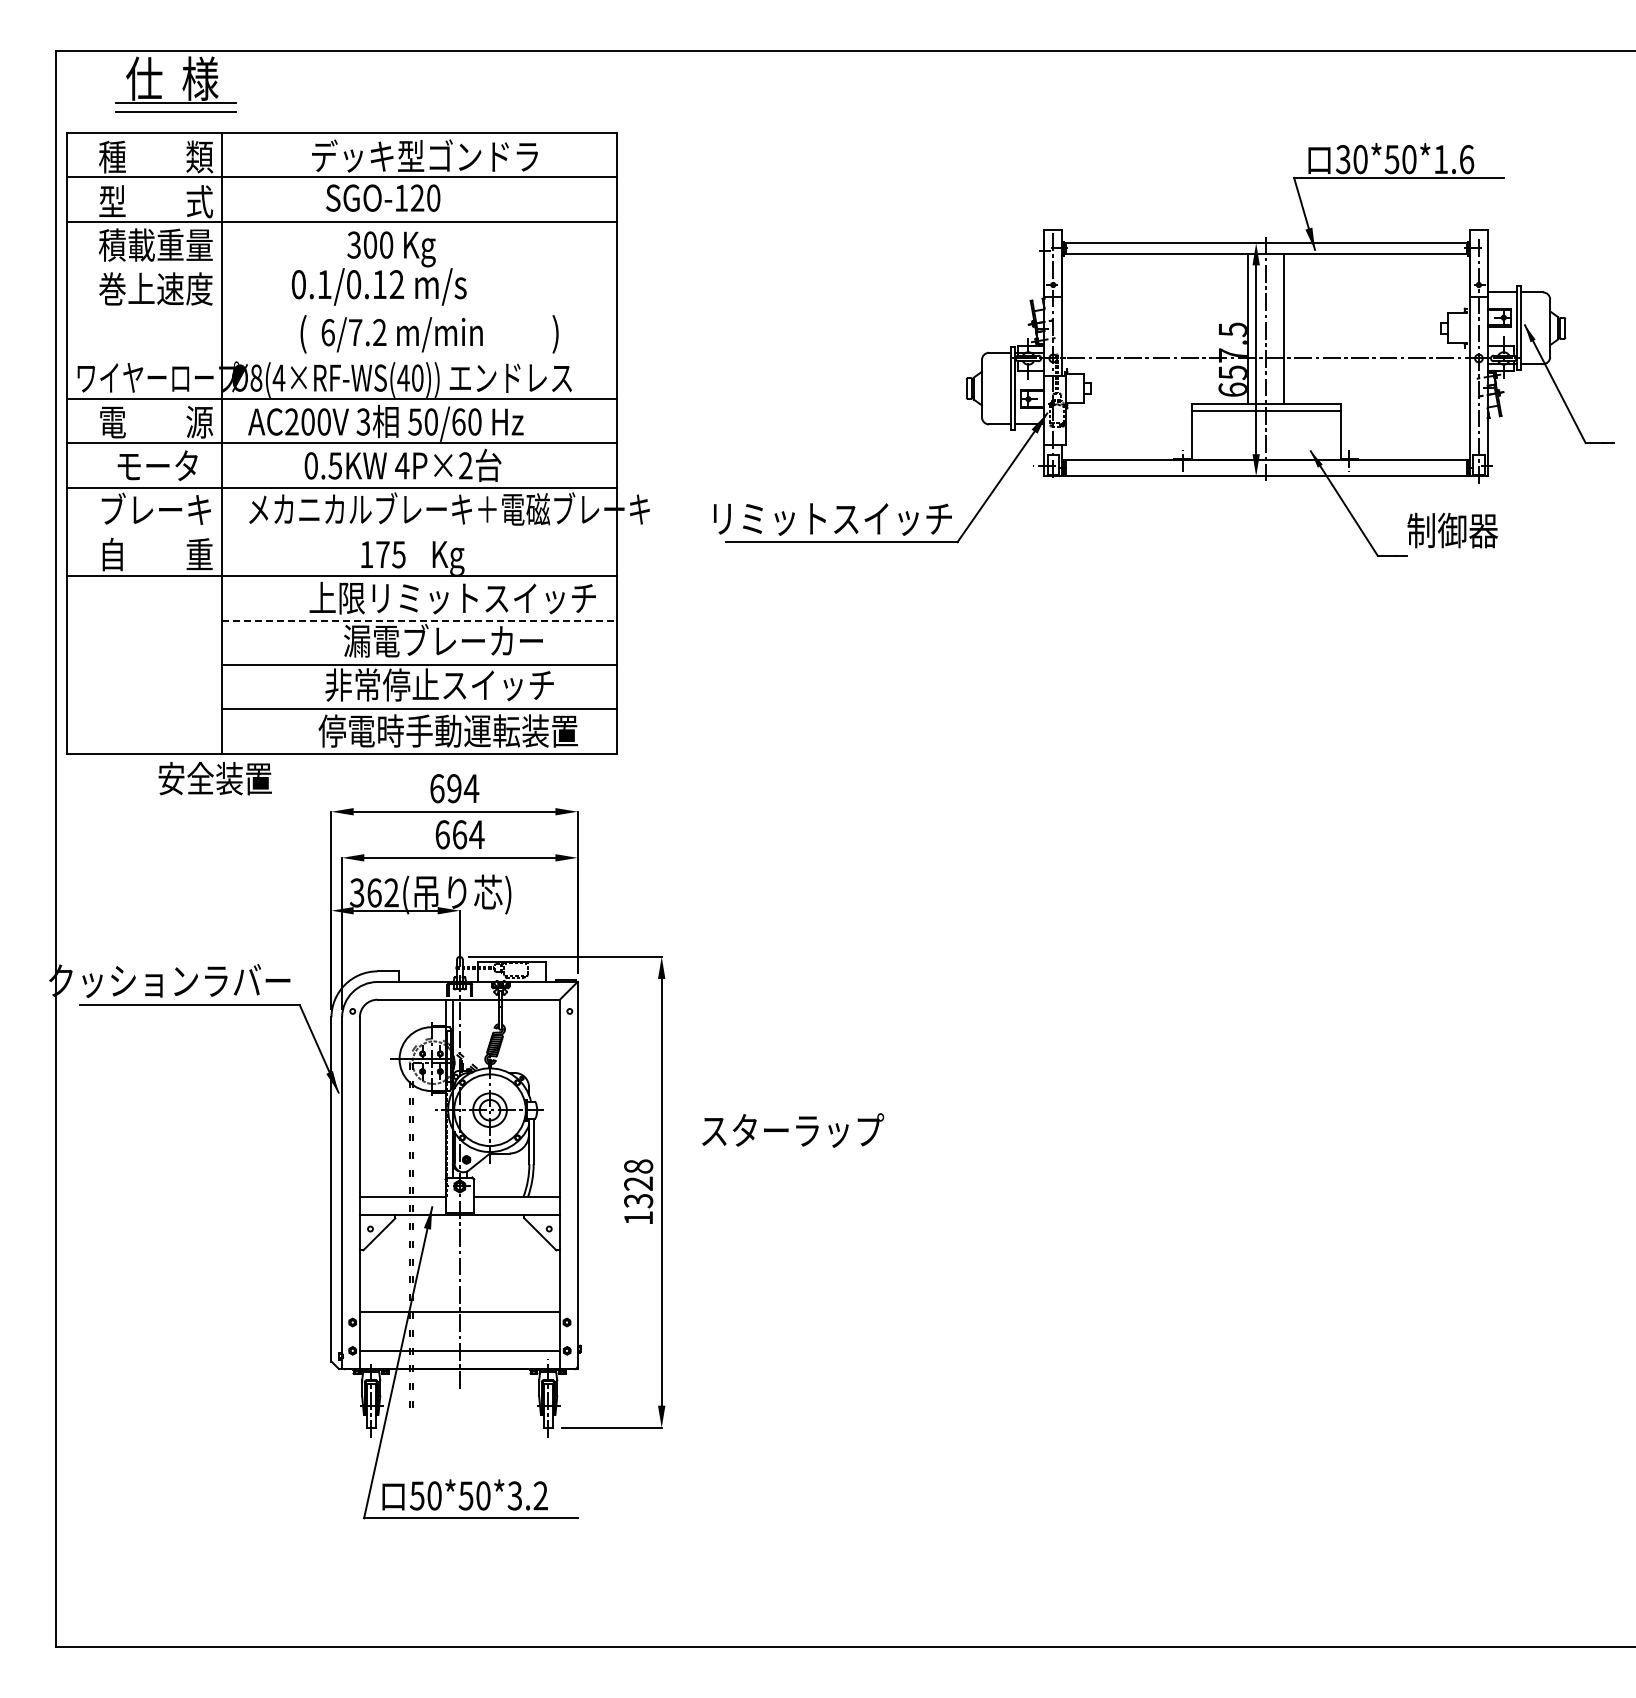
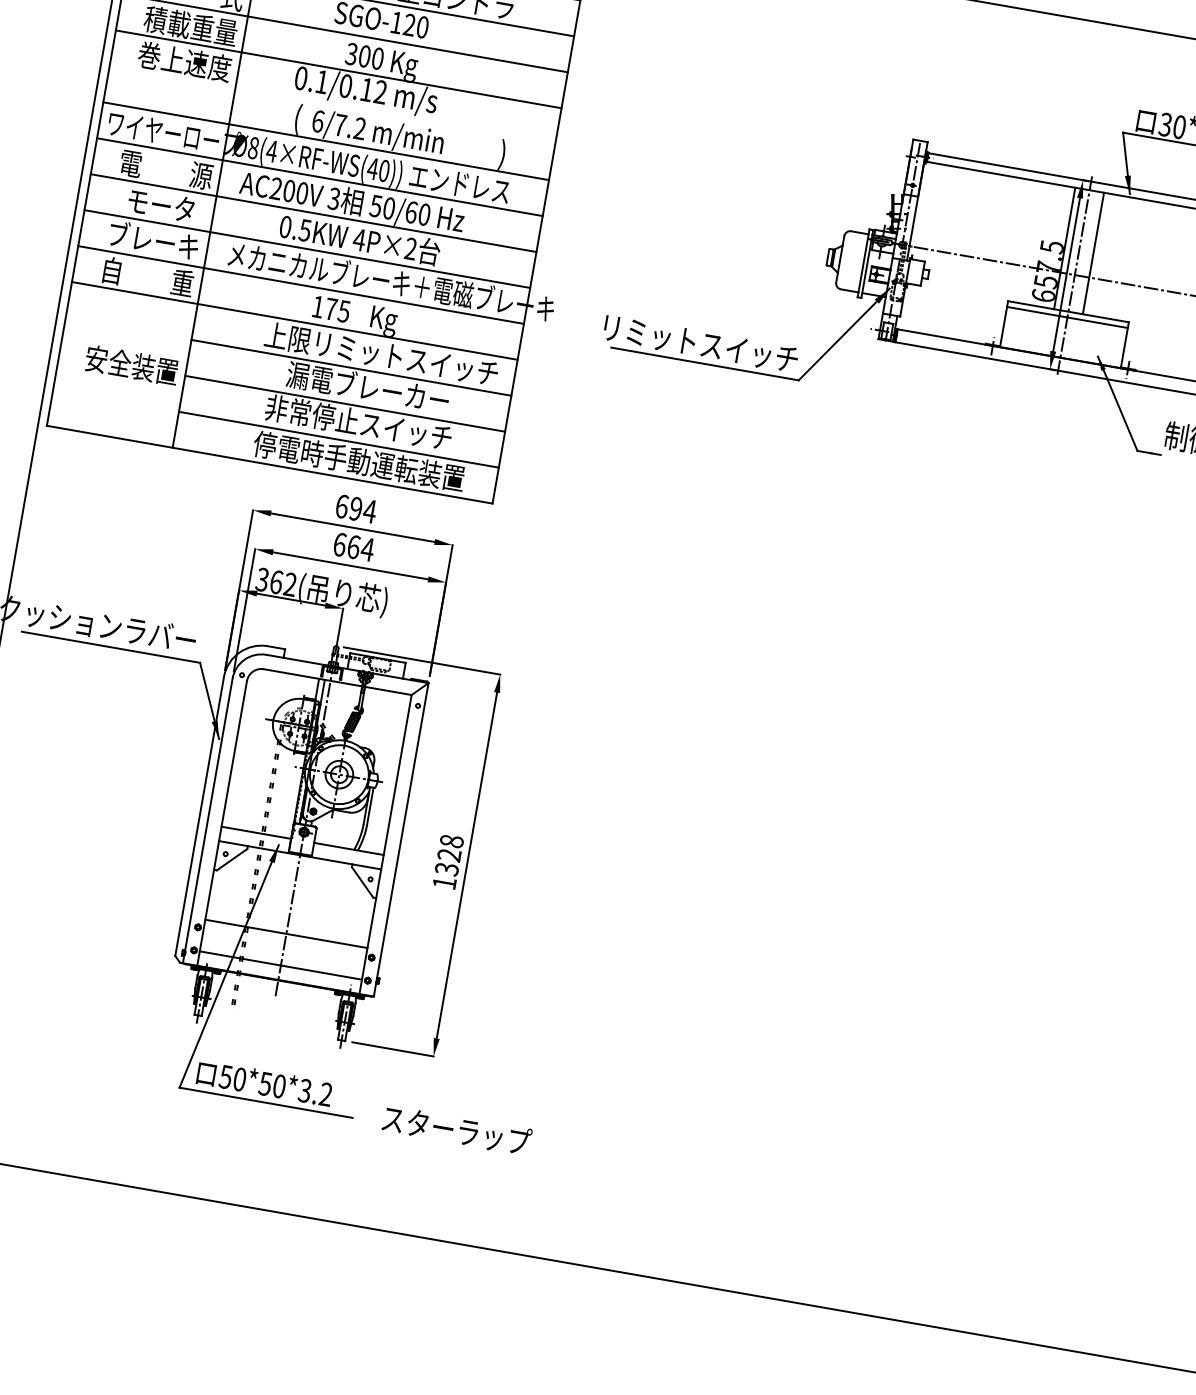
line: (341, 265) -> (338, 68), added
line: (341, 354) -> (325, 141), added
line: (341, 532) -> (300, 285), added
line: (419, 620) -> (351, 367), dashed -> solid
text: (214, 778) -> (131, 365), moved
text: (793, 1130) -> (457, 1130), moved

